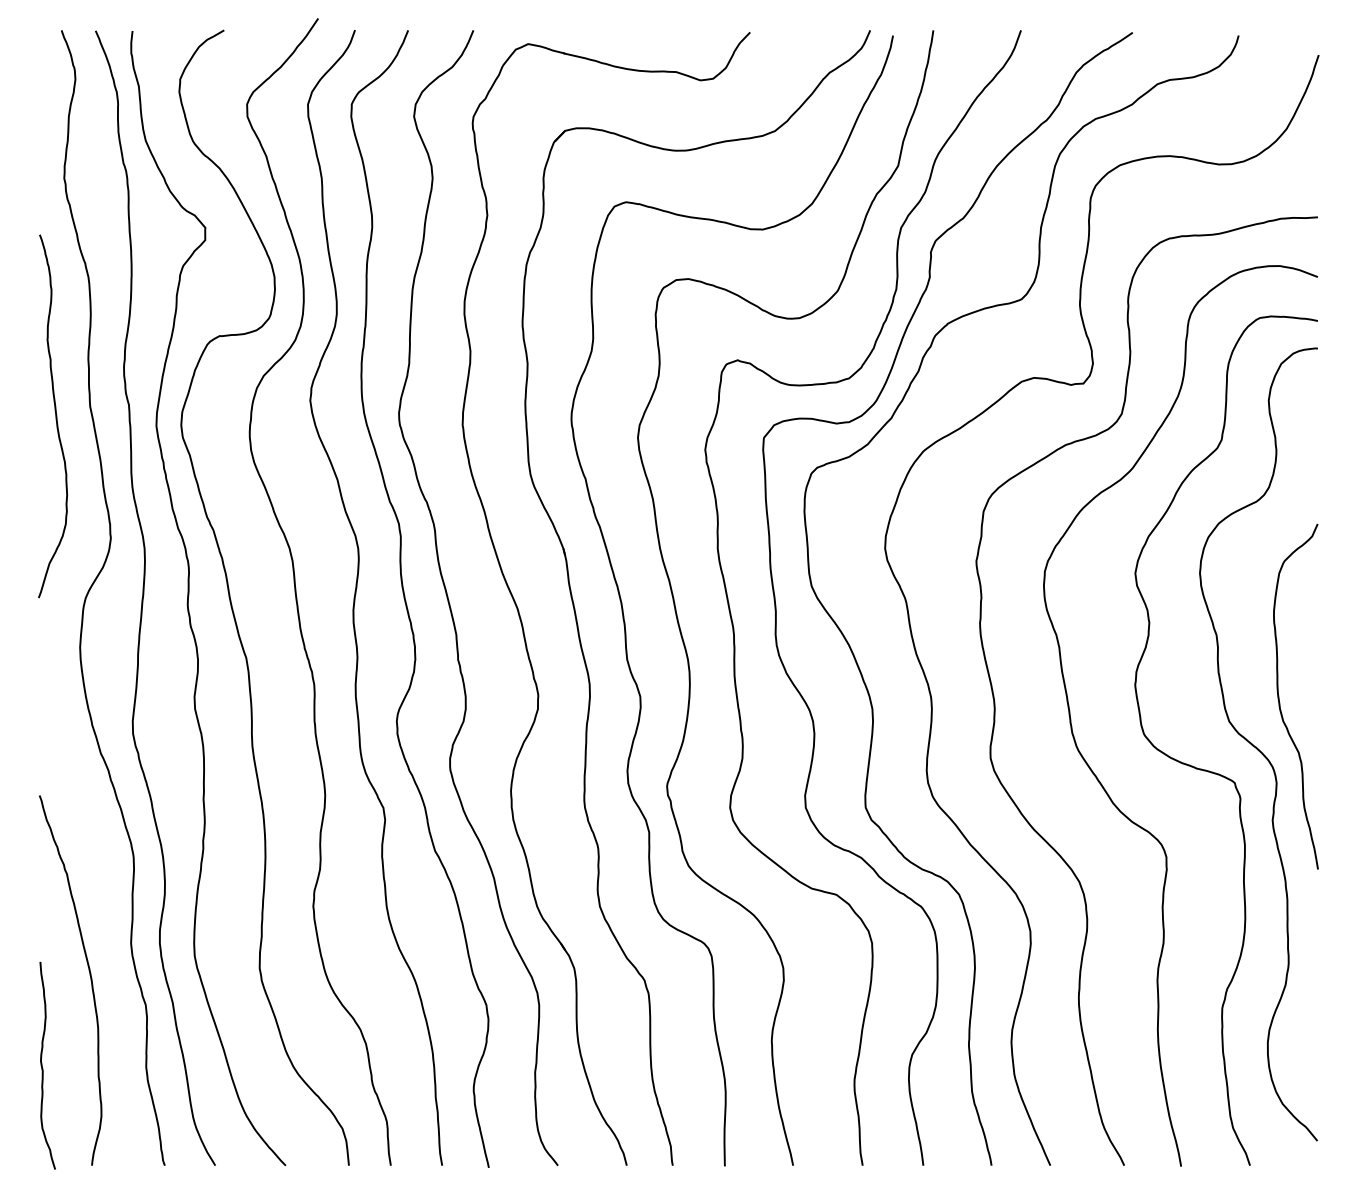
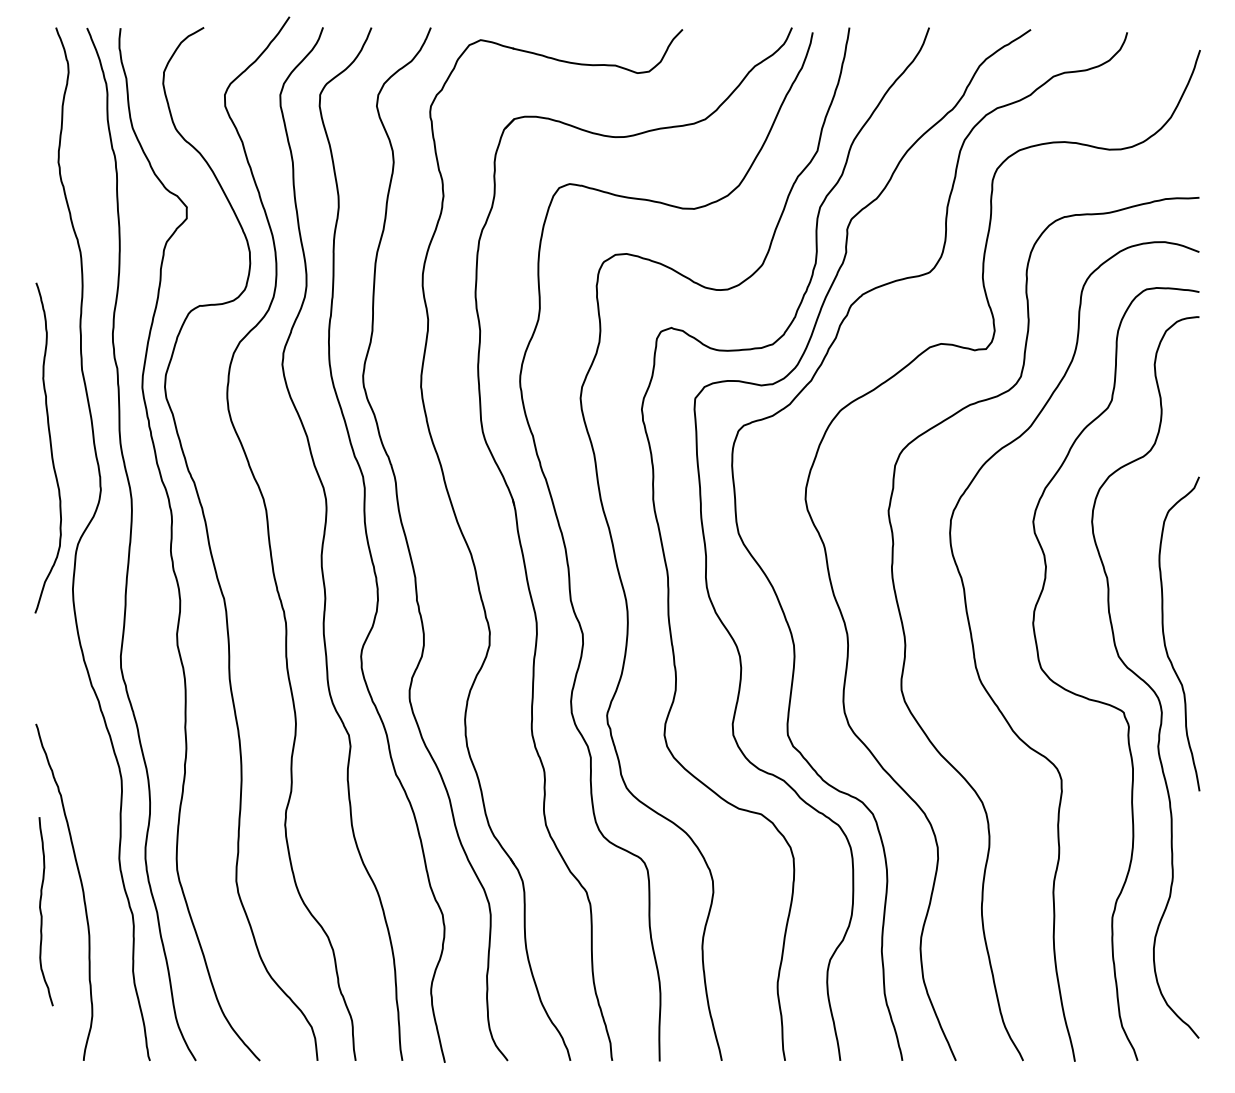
curve: (55, 416) -> (50, 448), moved
curve: (42, 1065) -> (41, 911), moved

